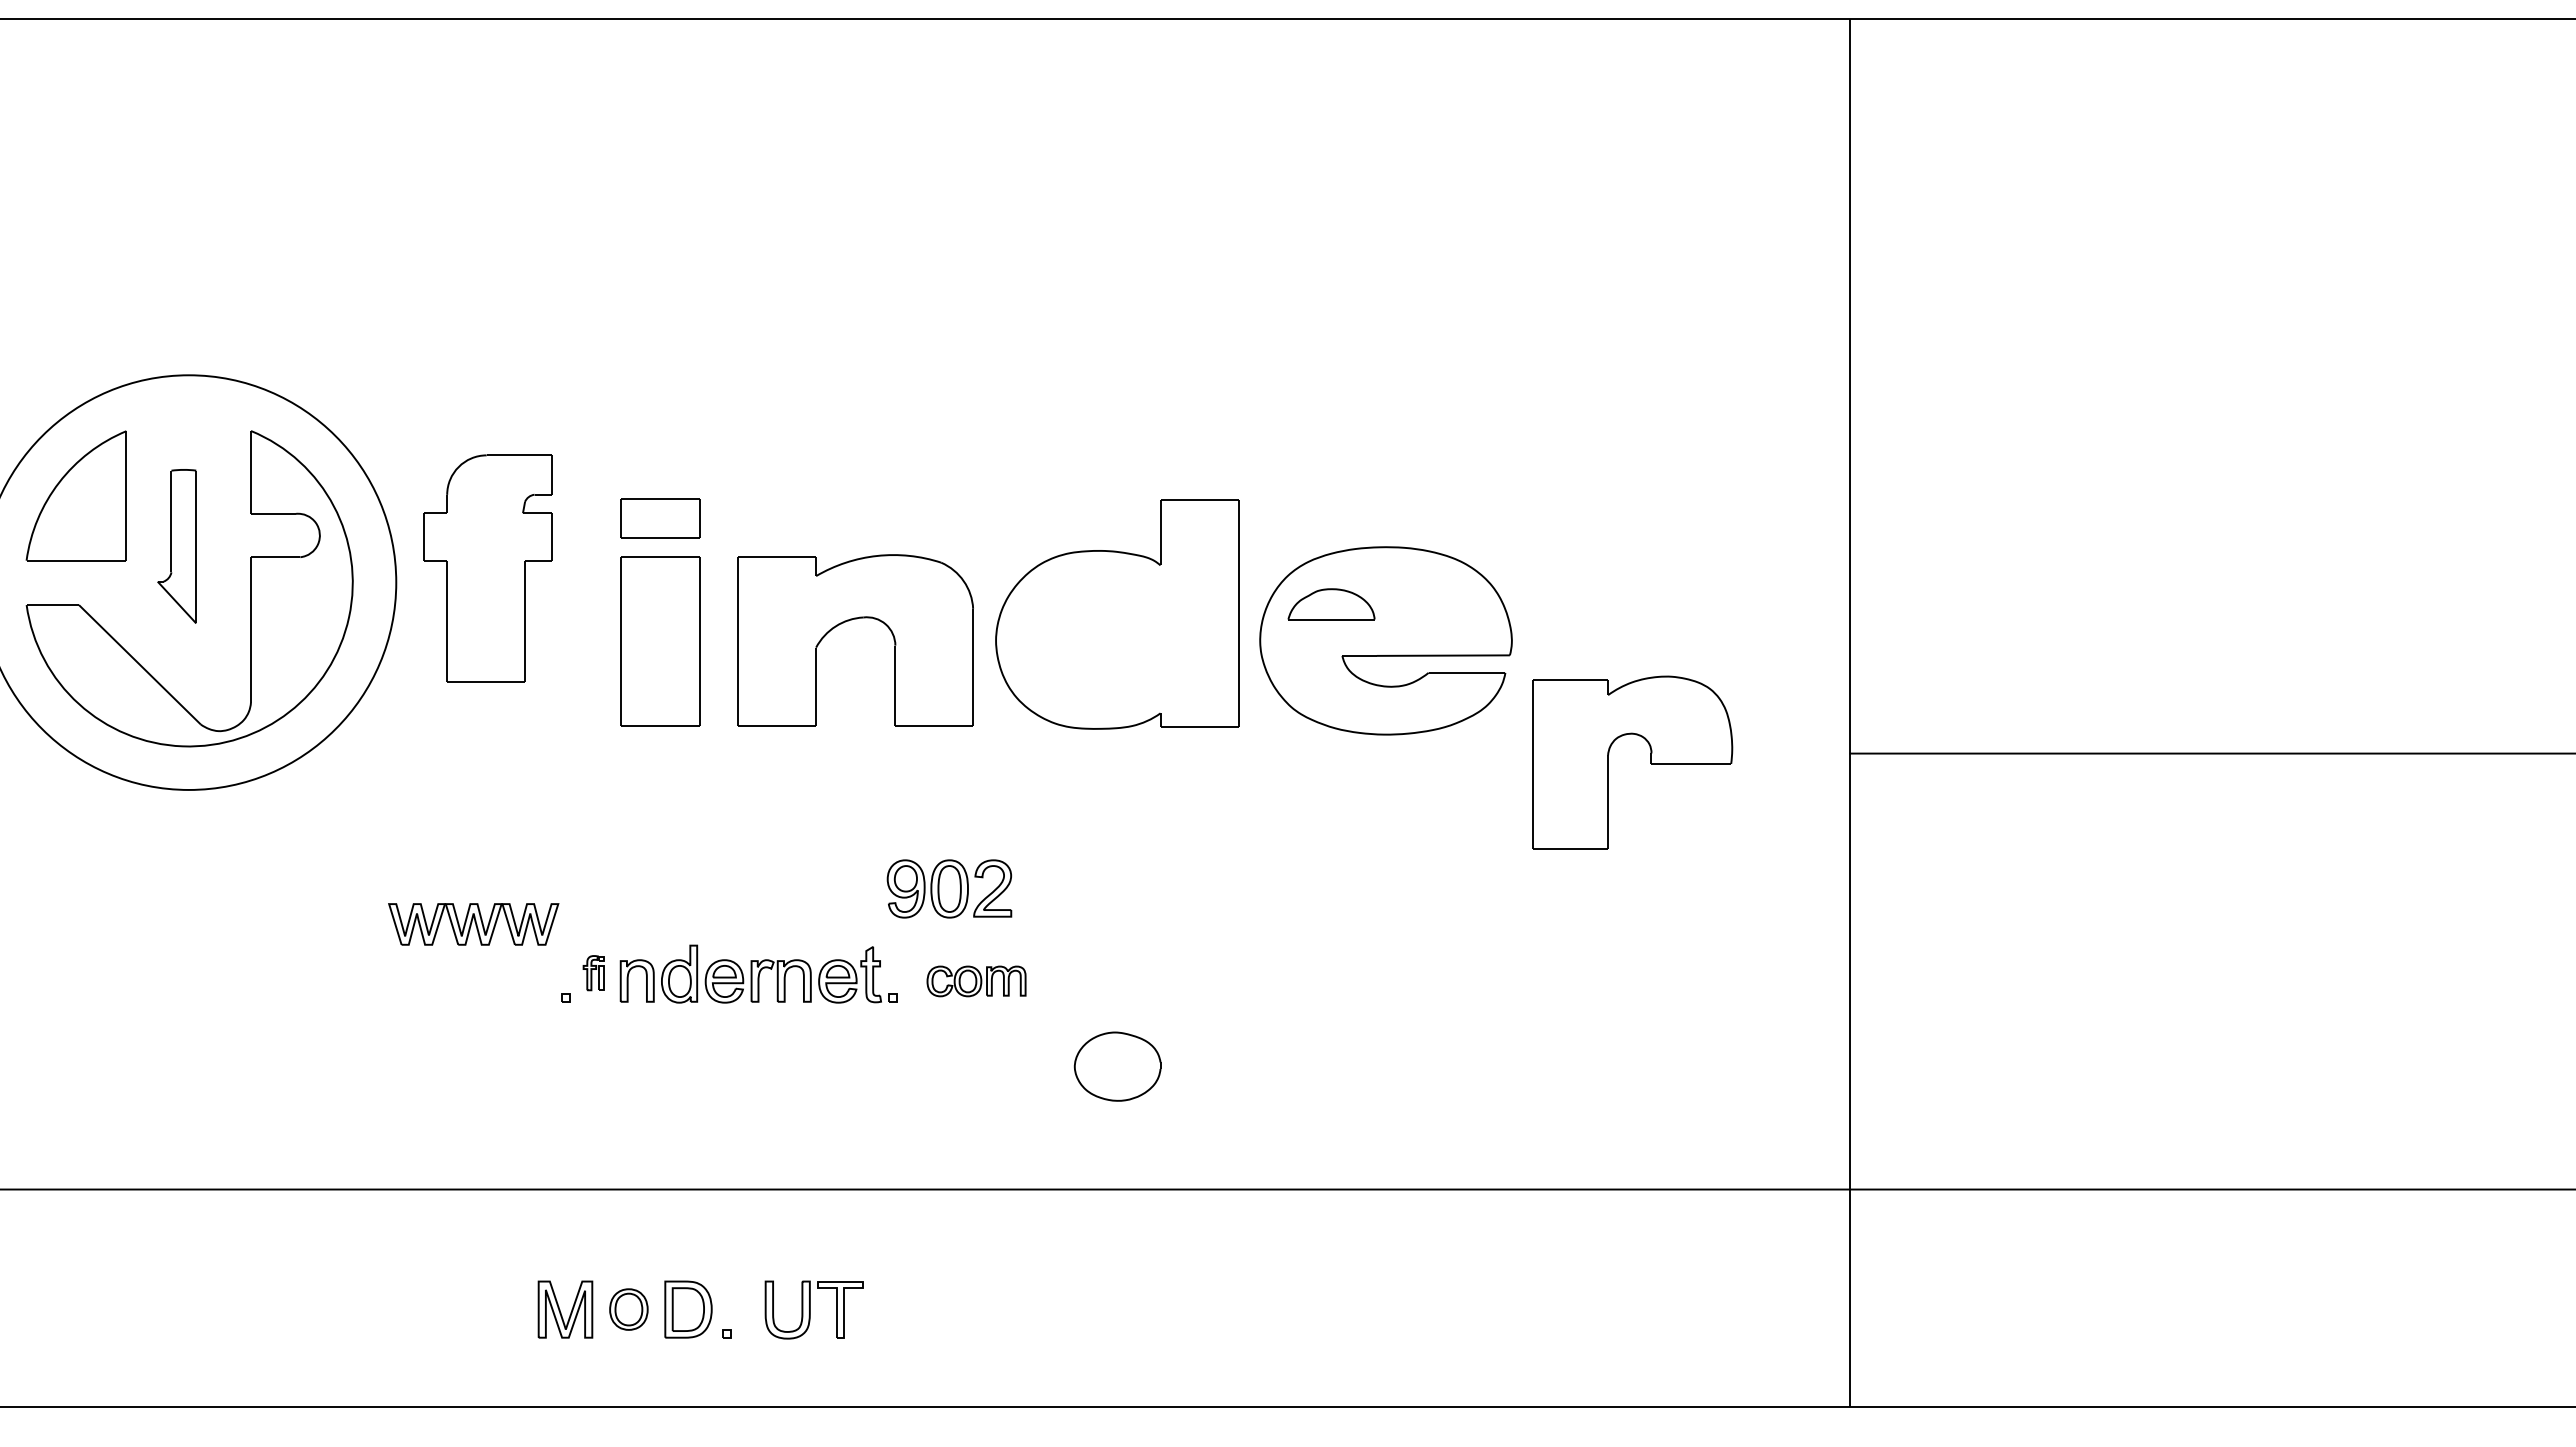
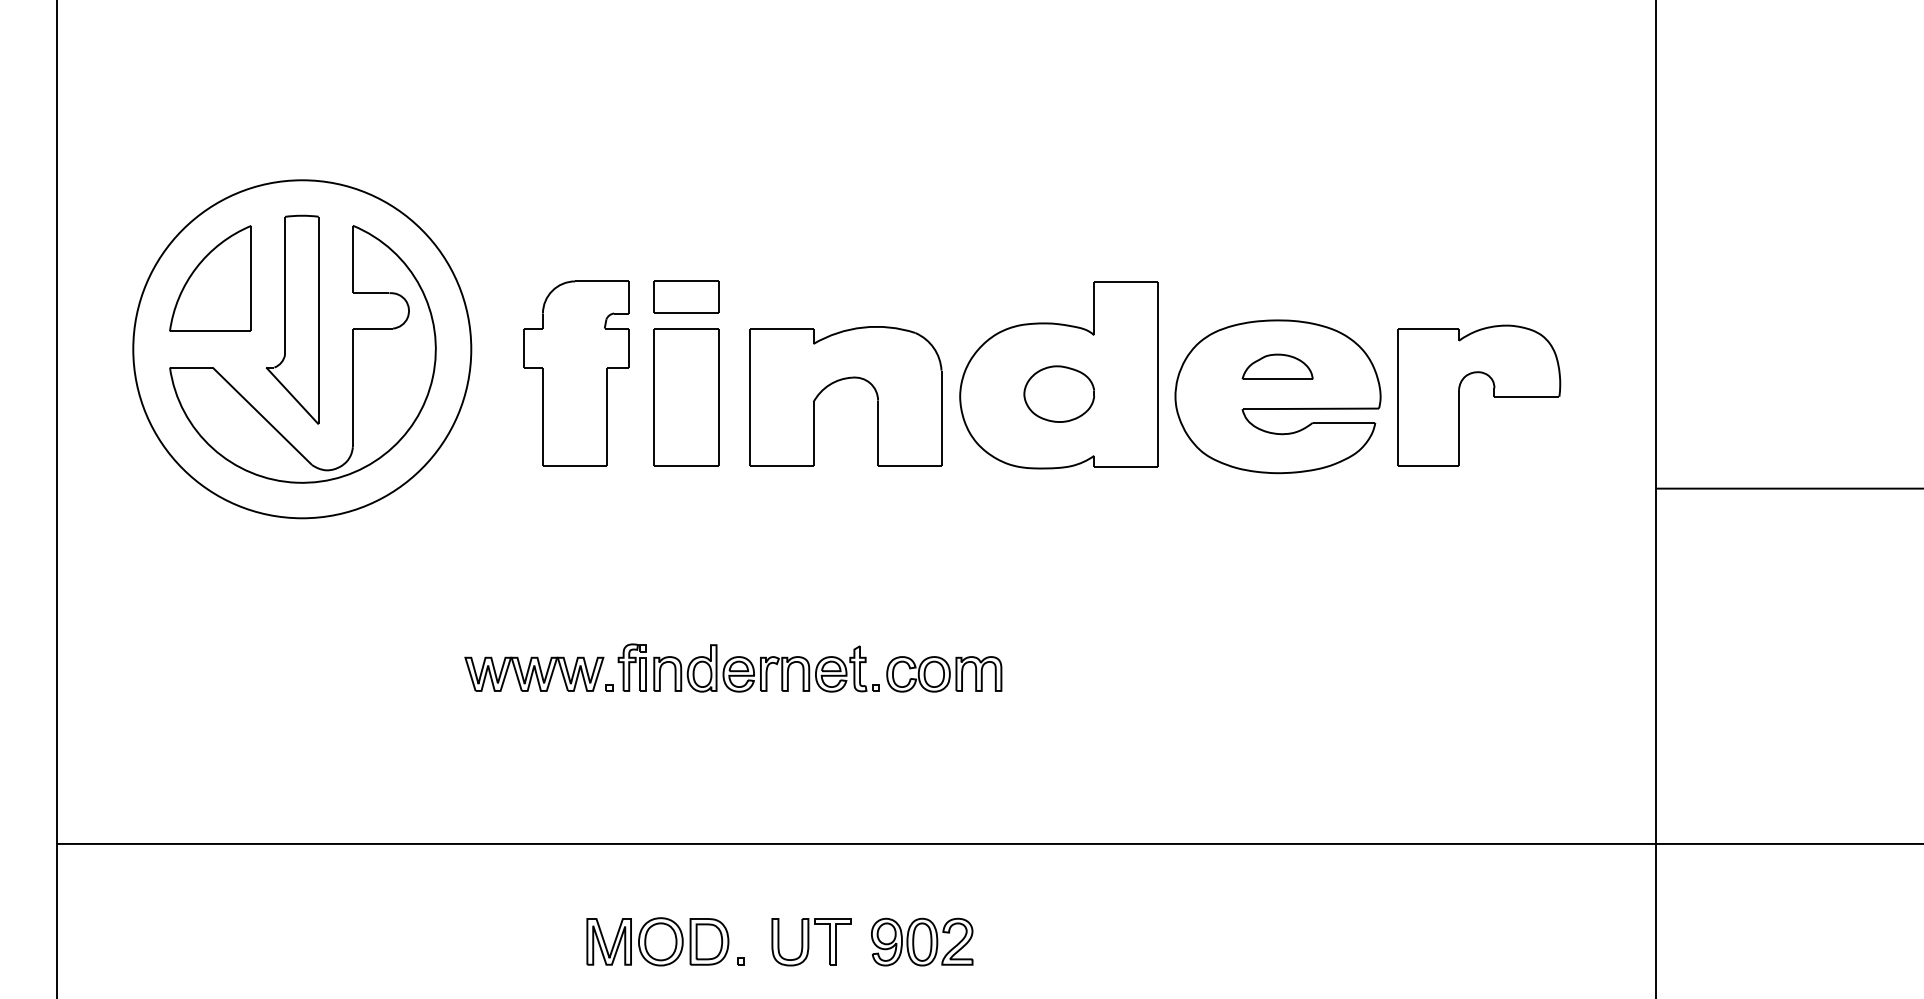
part: (176, 546) -> (292, 319), size x1.67
part: (487, 568) -> (575, 373), moved
part: (1331, 604) -> (1277, 367), moved
part: (1650, 762) -> (1493, 395), moved
part: (949, 888) -> (922, 941), moved
part: (473, 924) -> (534, 674), moved
part: (593, 972) -> (632, 667), size x1.67
part: (976, 981) -> (944, 674), size x1.43
part: (1117, 1066) -> (1059, 394), moved
part: (628, 1309) -> (660, 941), size x1.43

